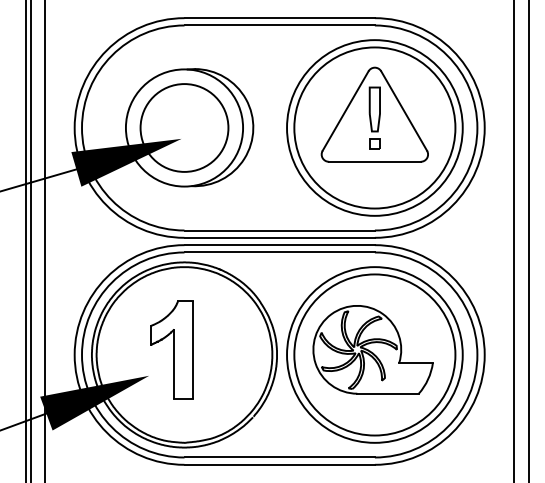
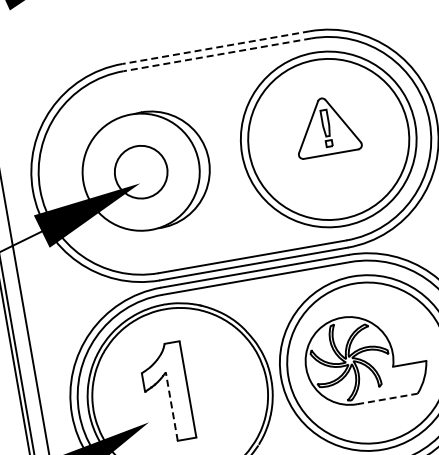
line: (279, 18) -> (215, 48), solid -> dashed
line: (279, 25) -> (217, 54), solid -> dashed
part: (374, 114) -> (326, 126), size x0.6
circle: (184, 127) -> (141, 171), size x0.6
line: (174, 364) -> (171, 406), solid -> dashed
line: (388, 393) -> (387, 398), solid -> dashed

